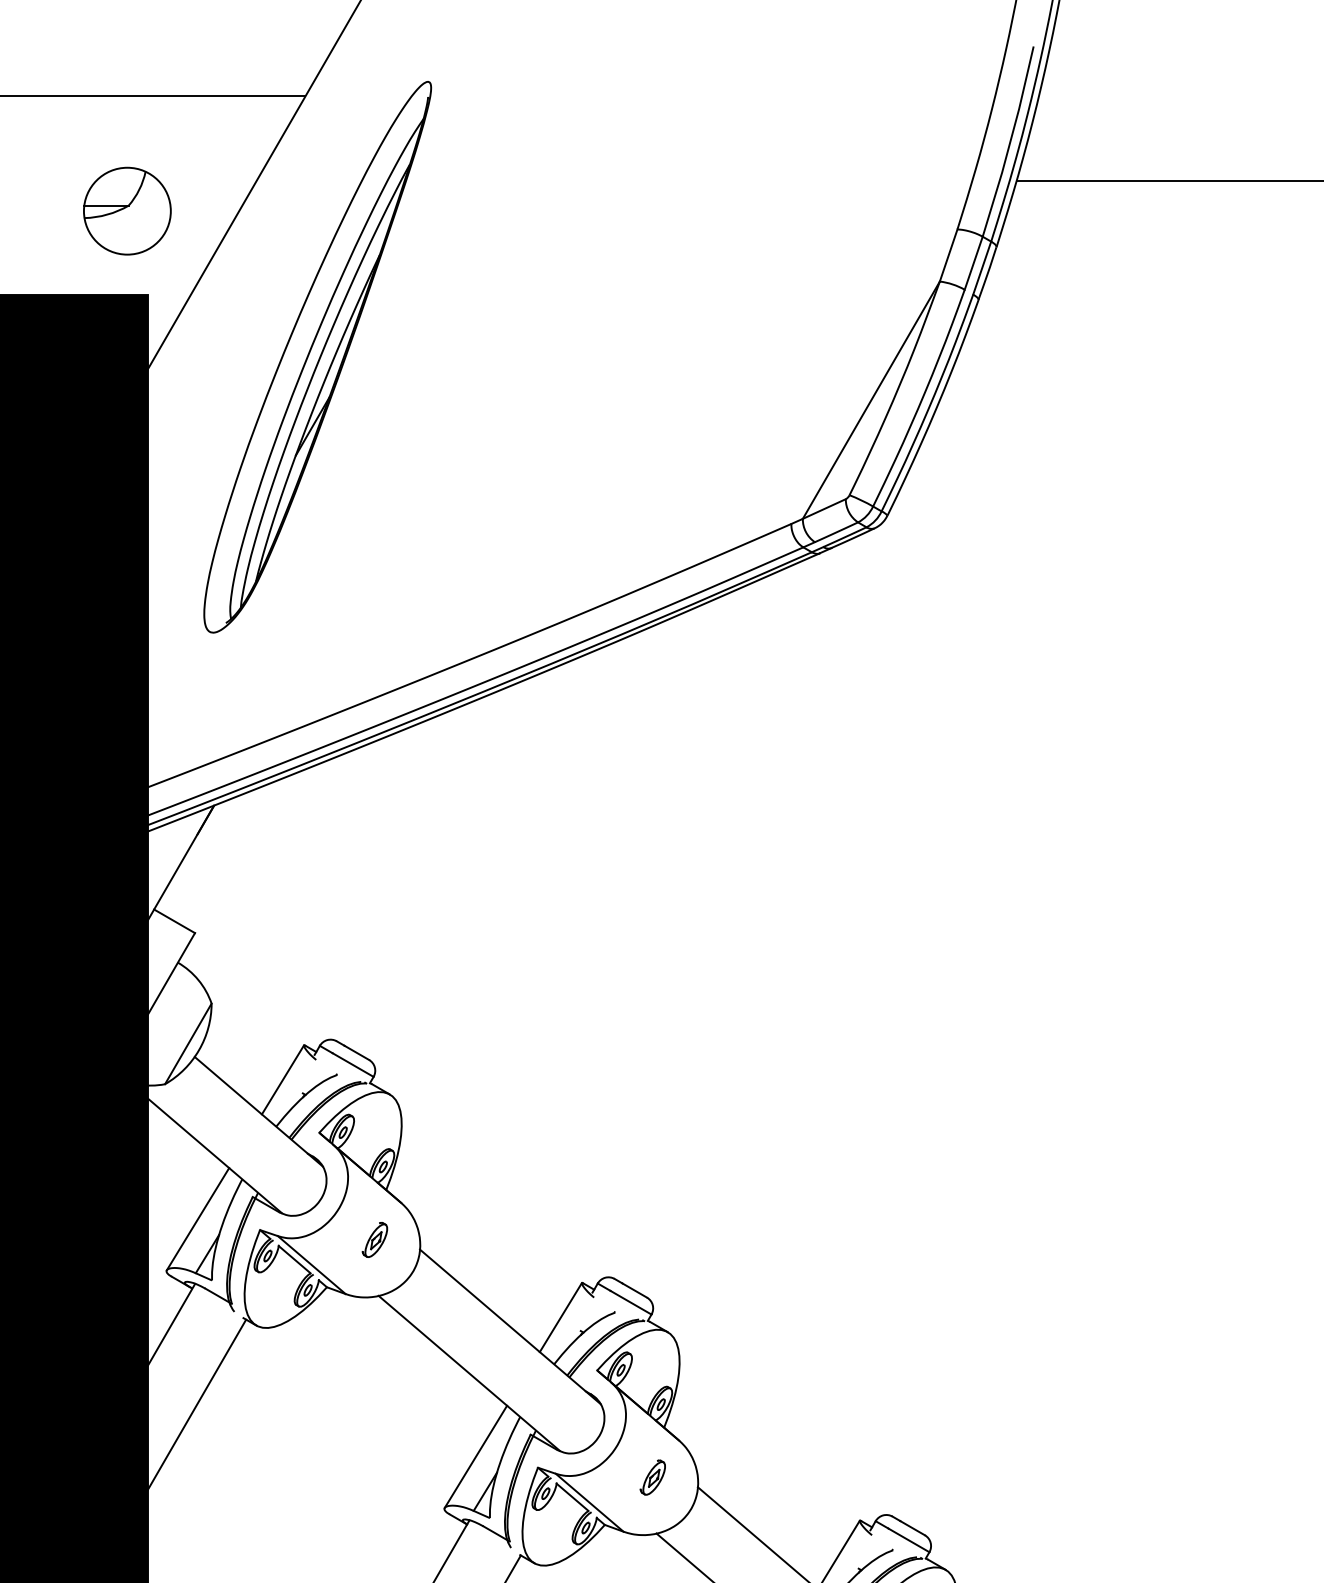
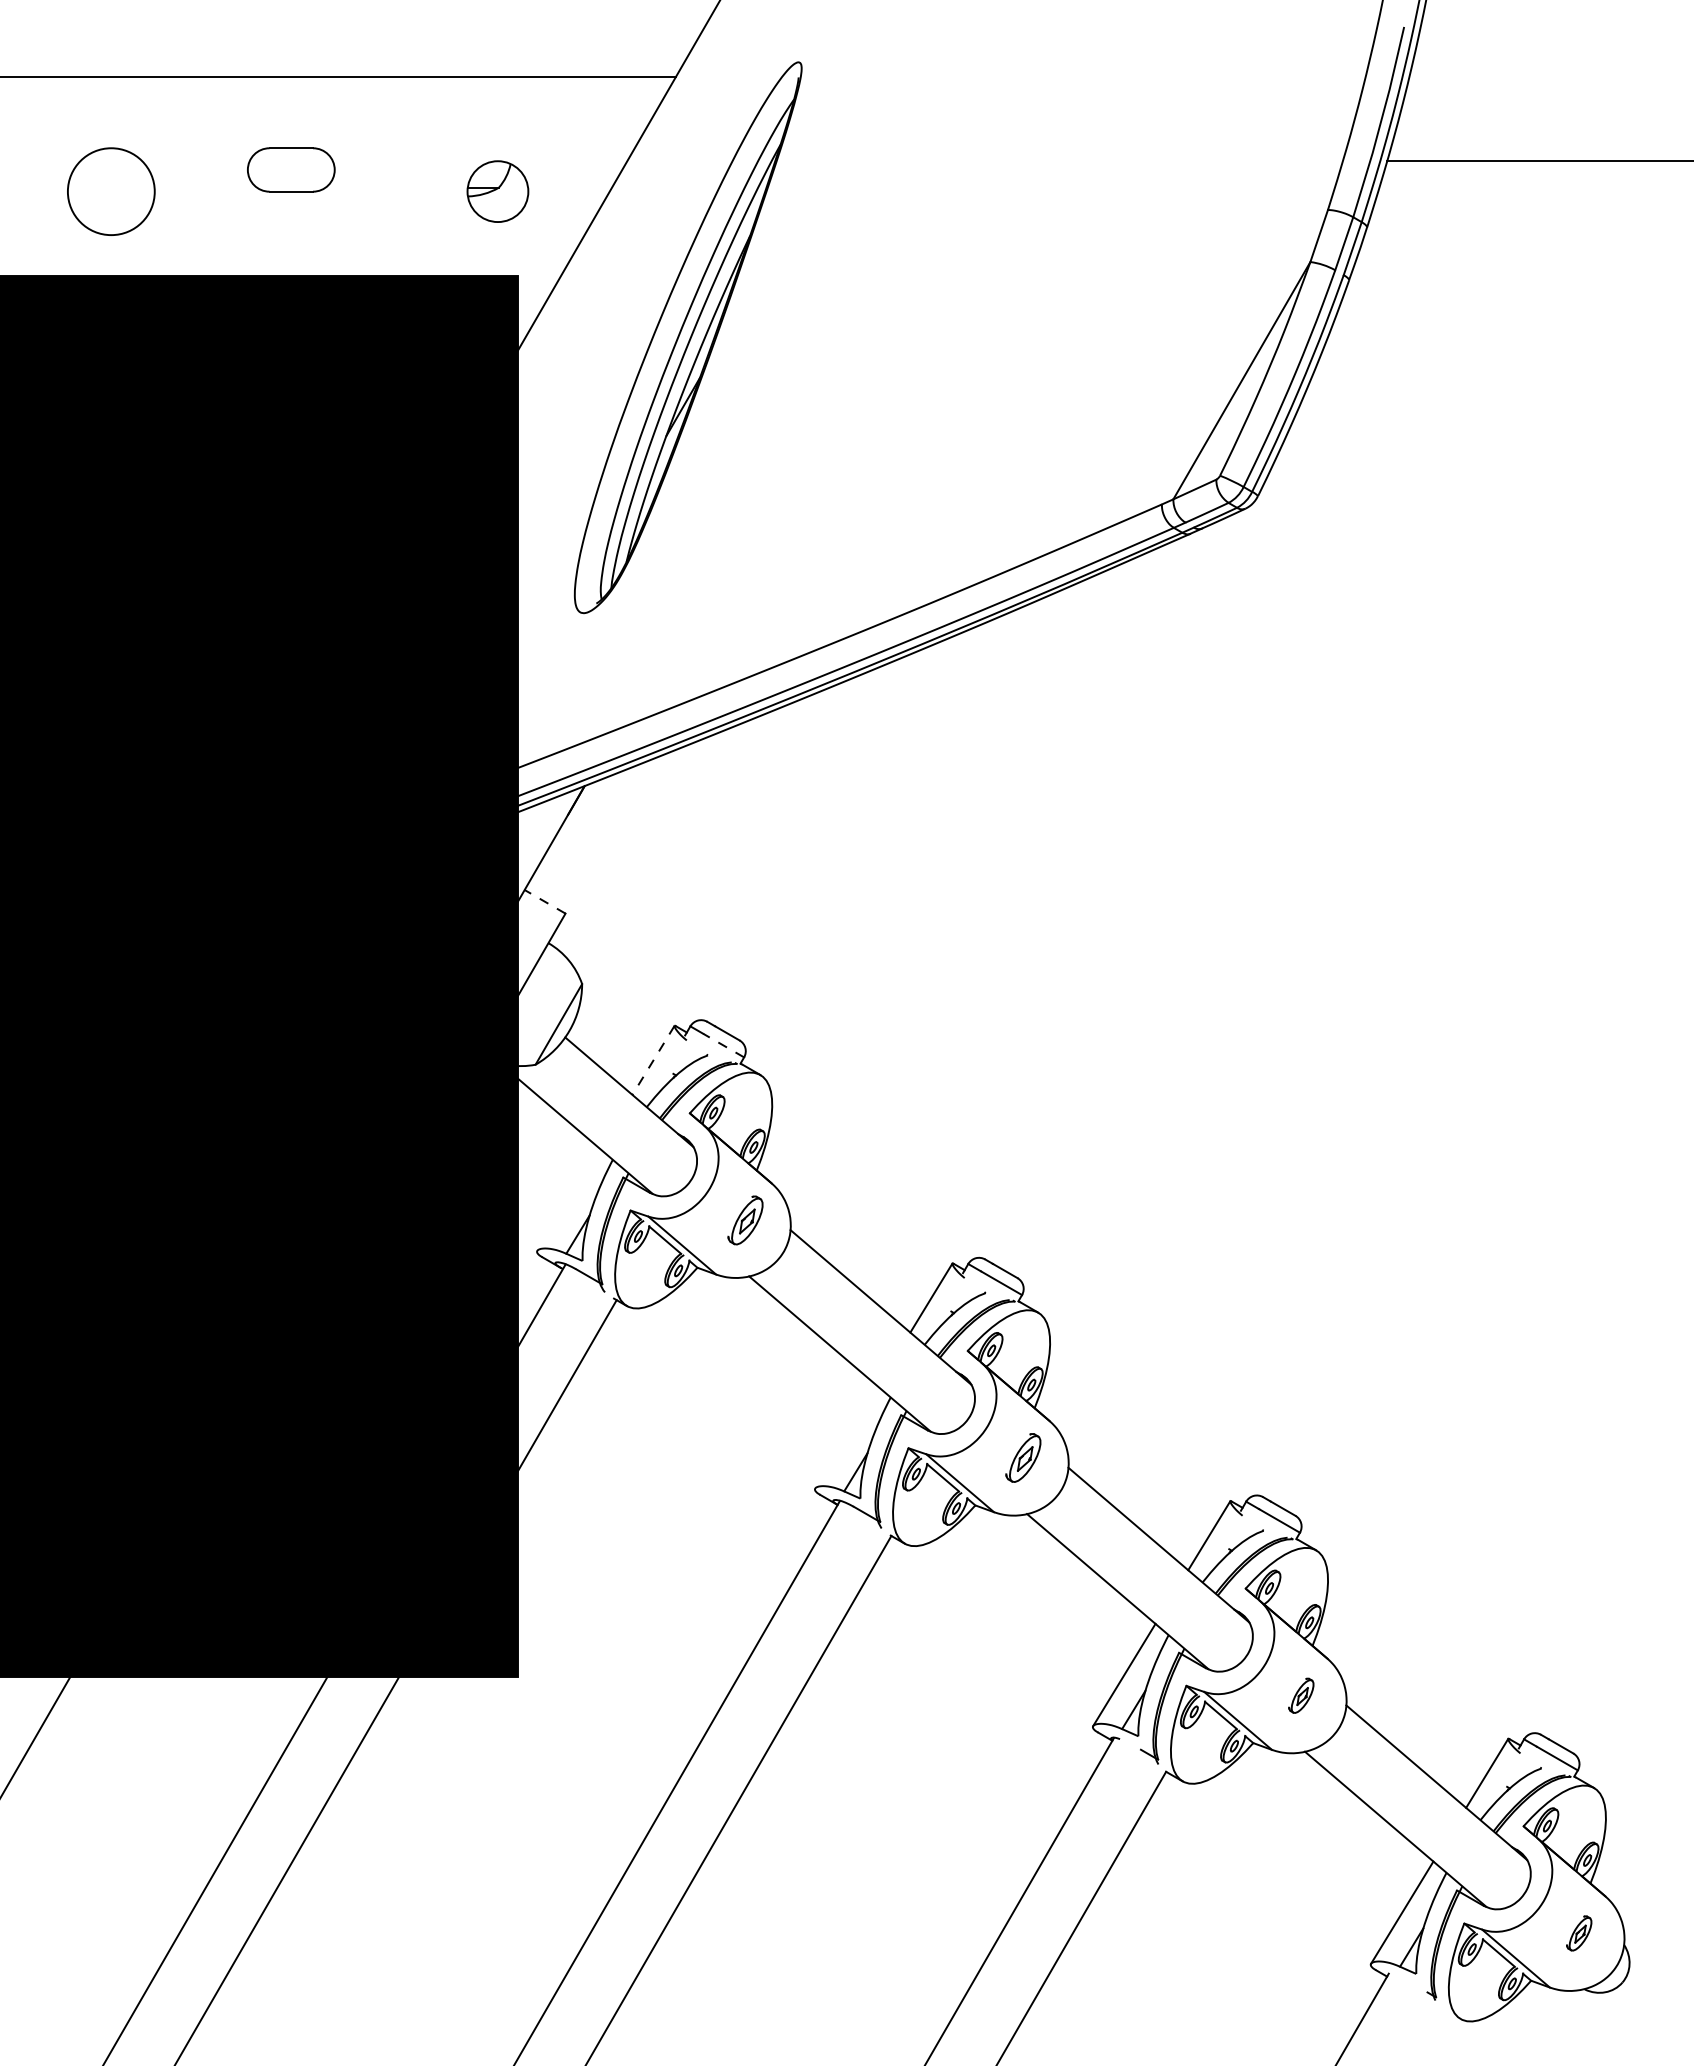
part: (126, 211) -> (497, 191), size x0.7
line: (174, 921) -> (545, 901), solid -> dashed
line: (352, 1065) -> (723, 1045), solid -> dashed
line: (282, 1080) -> (653, 1060), solid -> dashed
line: (197, 1219) -> (568, 1199), removed
part: (374, 1240) -> (745, 1220), size x1.4
line: (475, 1457) -> (846, 1437), removed
part: (652, 1478) -> (1023, 1458), size x1.4

